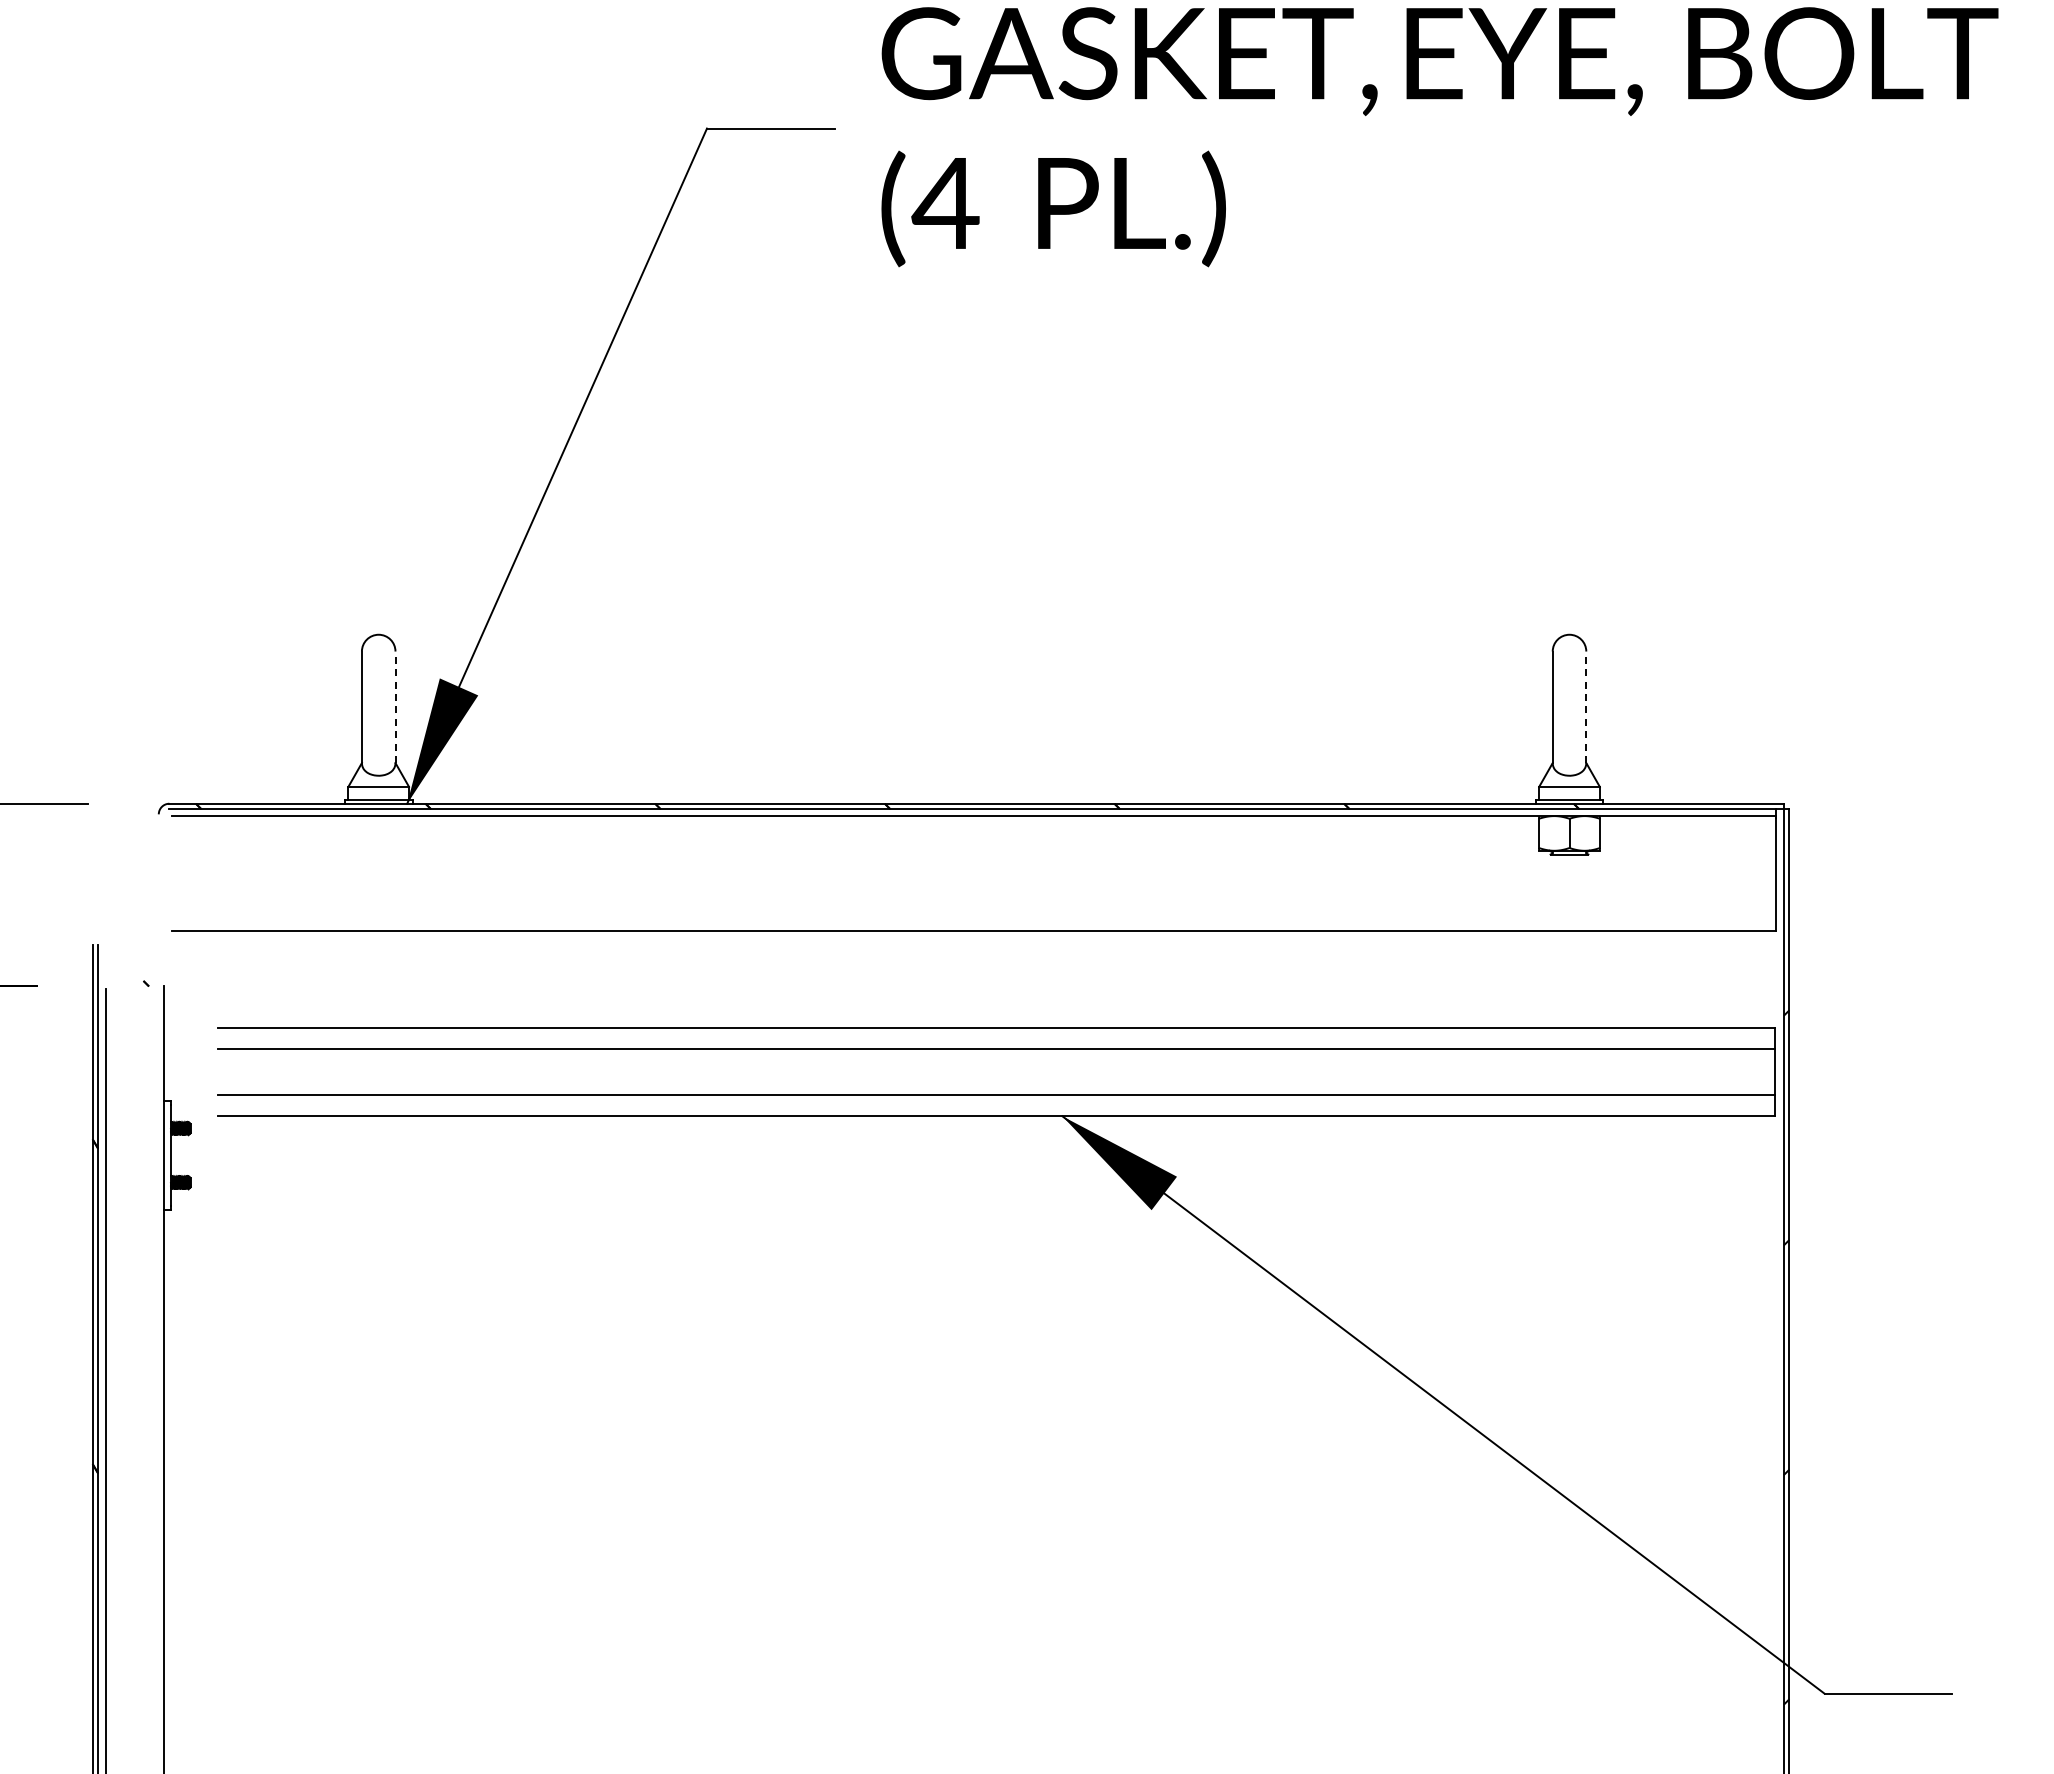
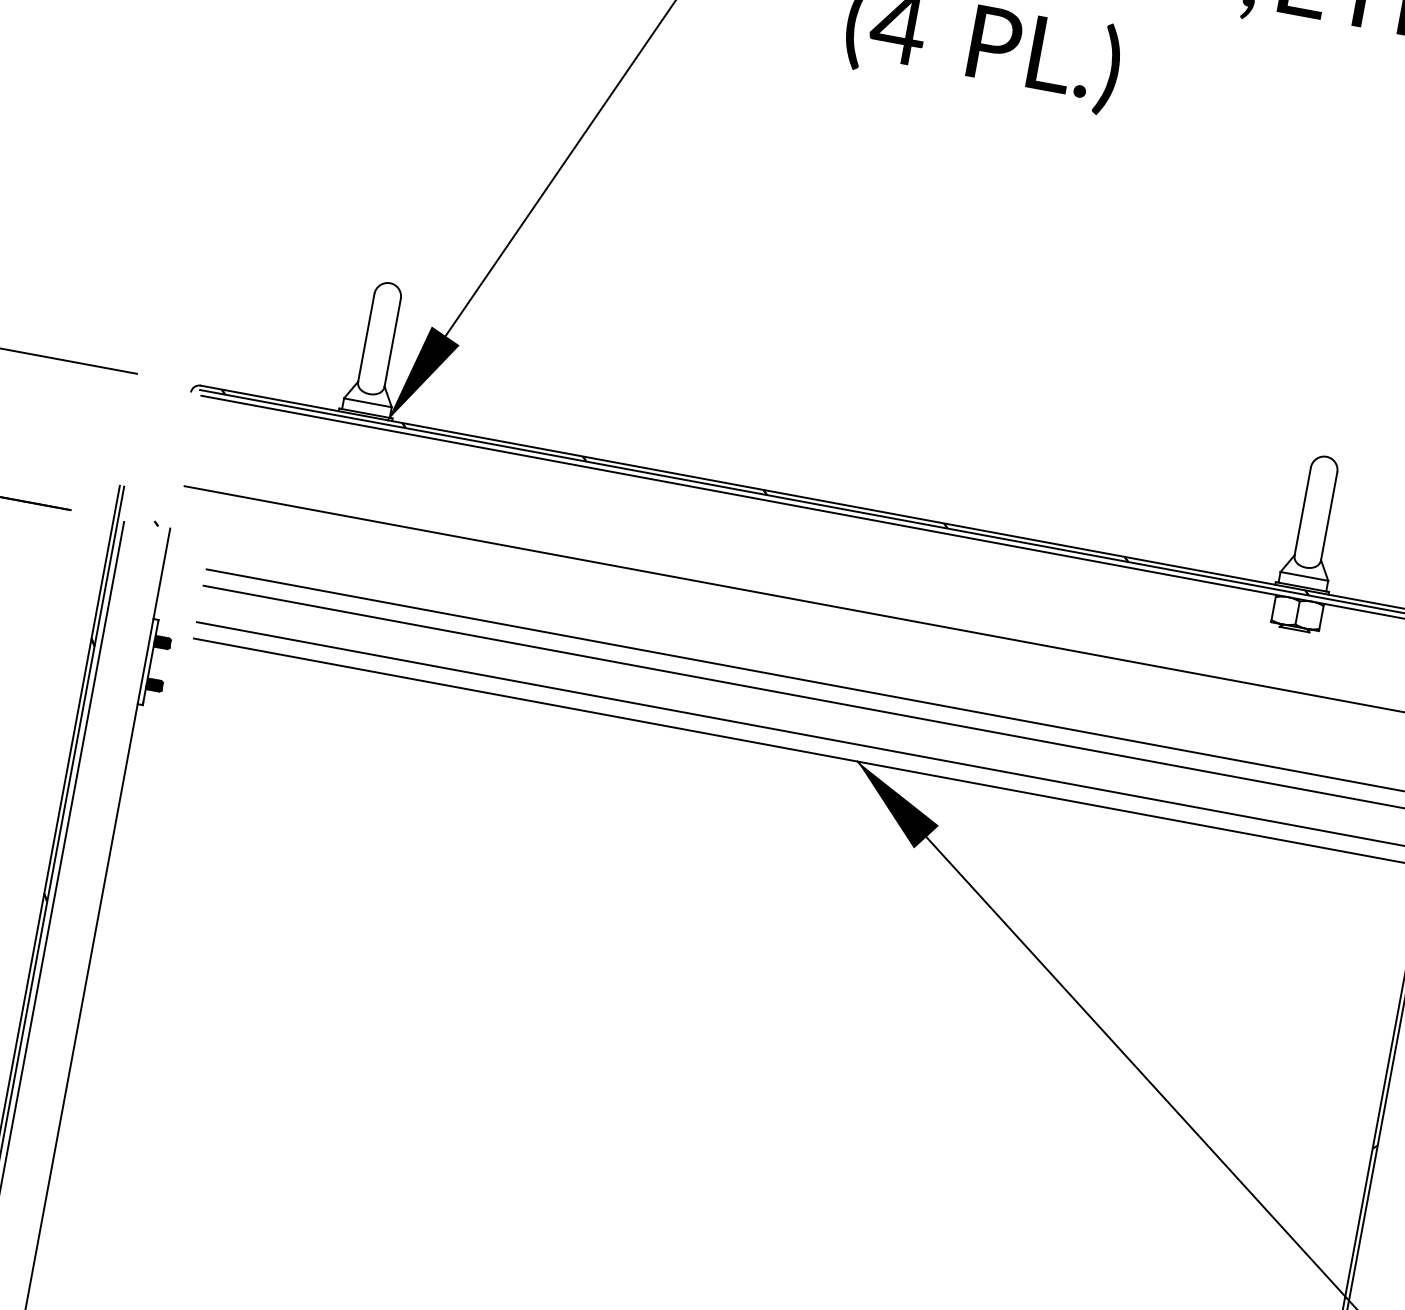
line: (395, 707) -> (392, 342), dashed -> solid
line: (1586, 707) -> (1329, 516), dashed -> solid

